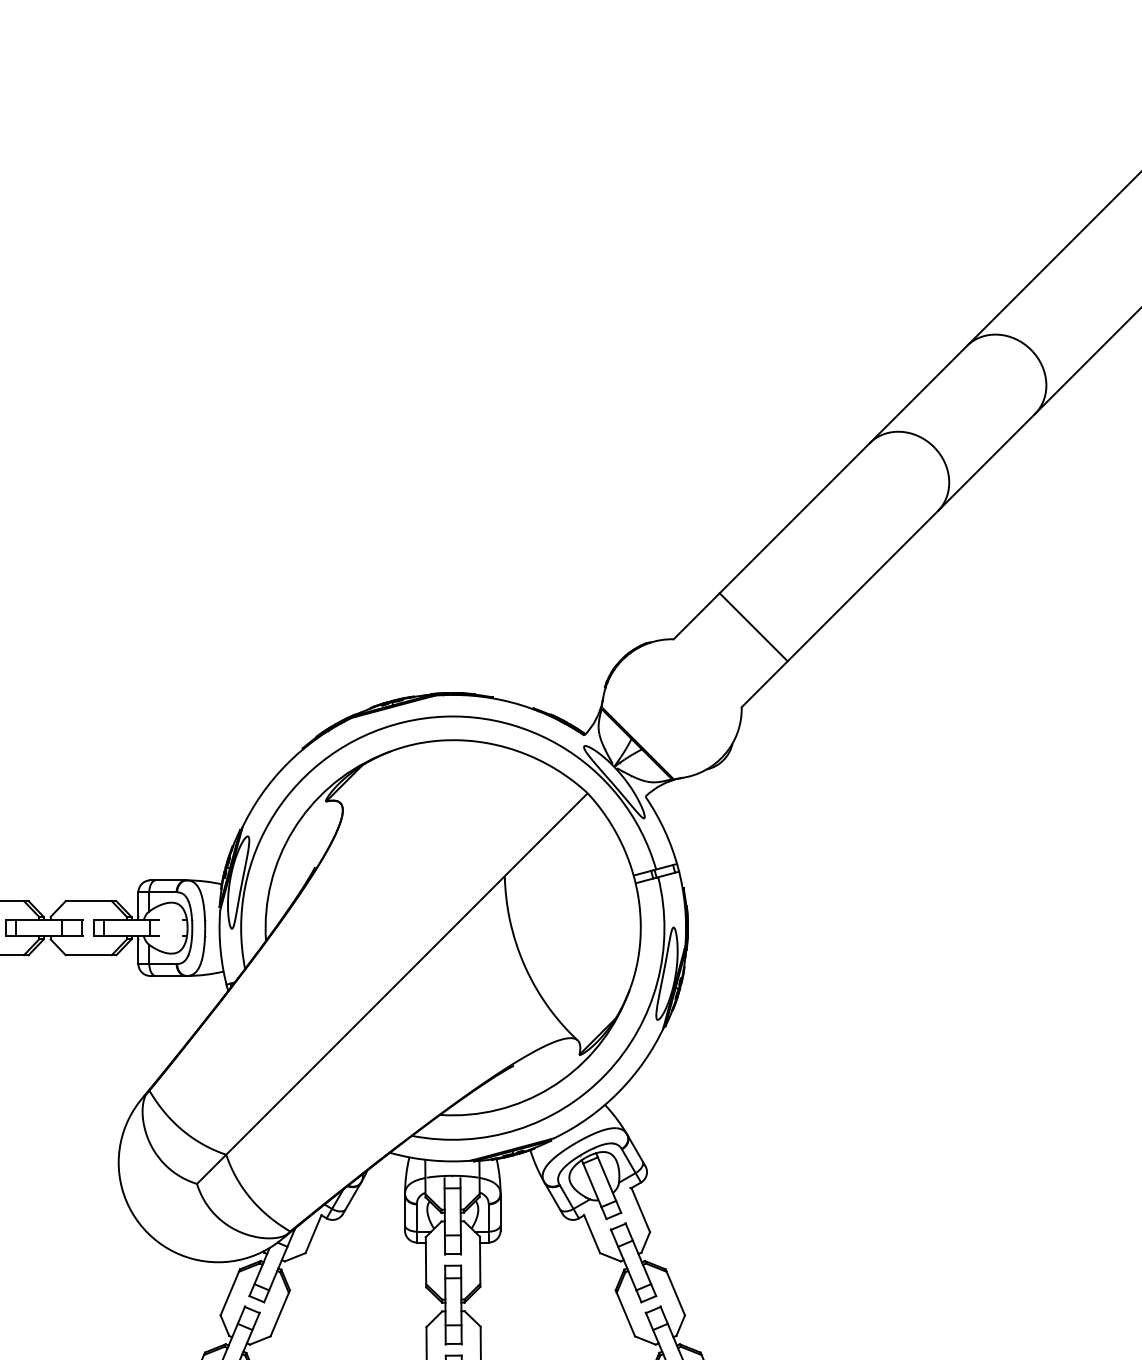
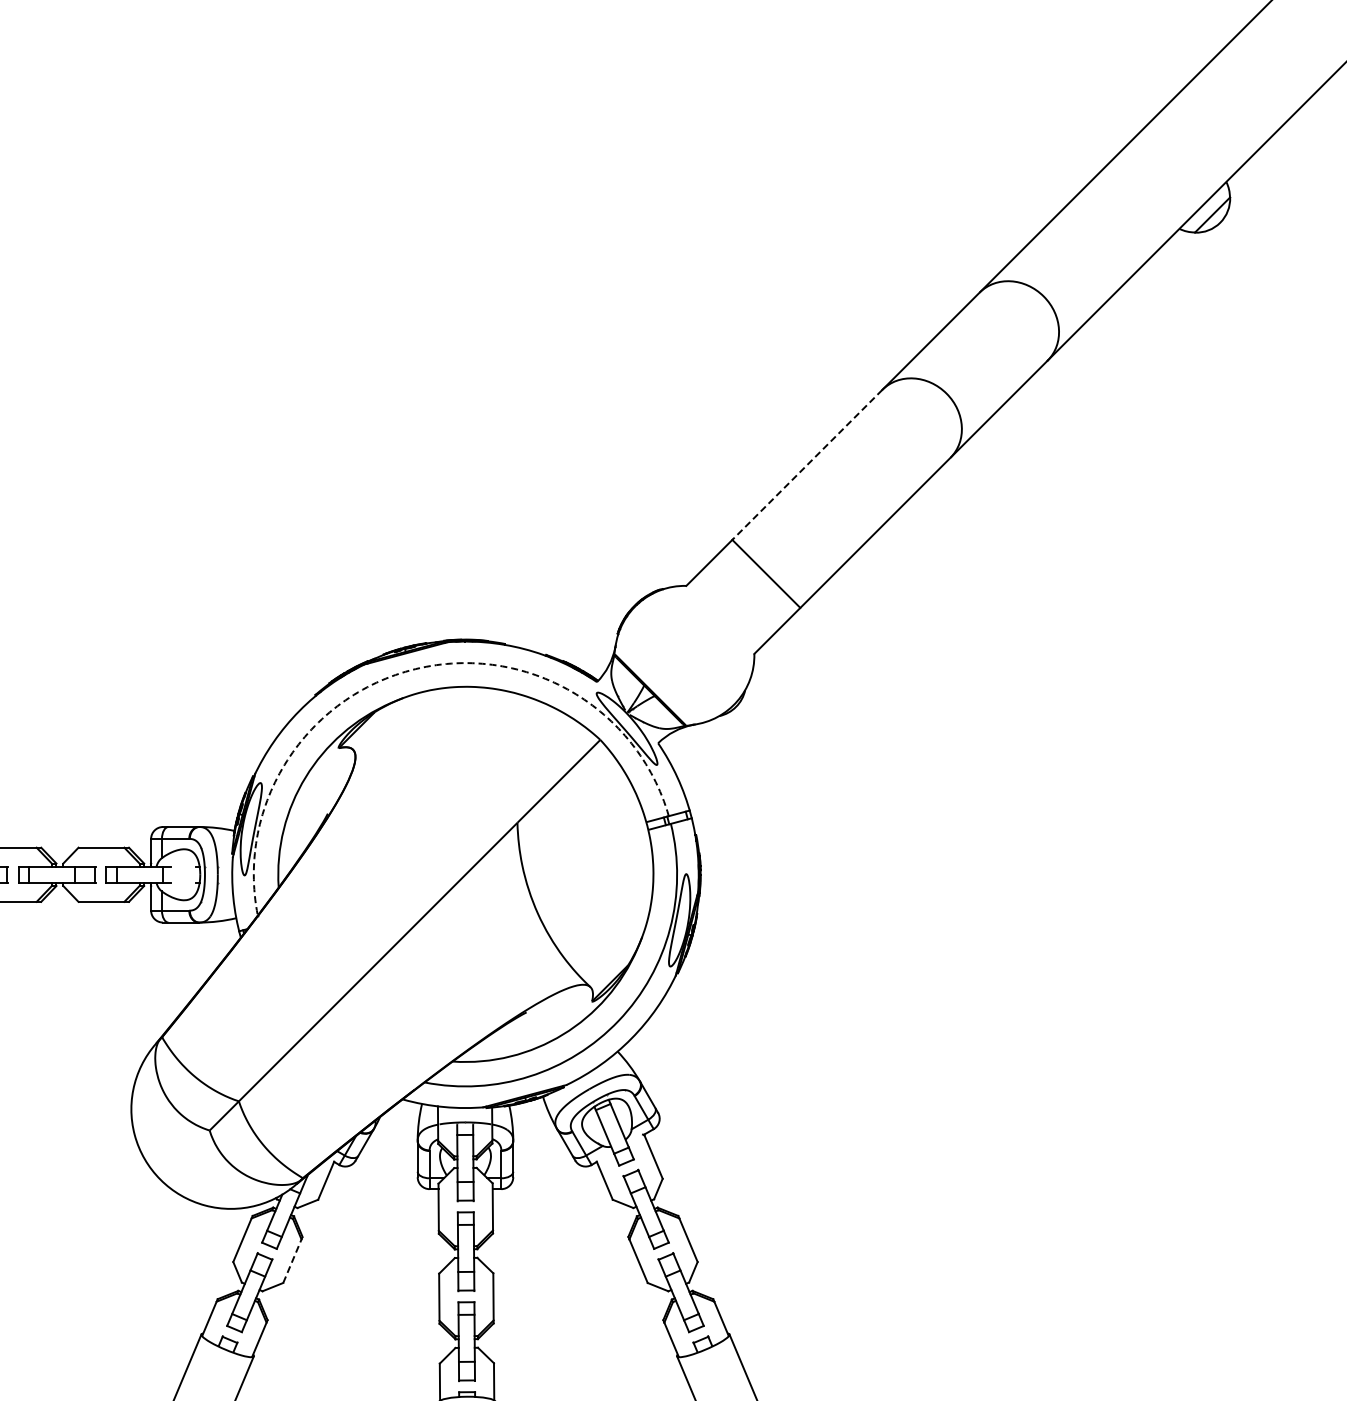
line: (794, 518) -> (807, 465), solid -> dashed
arc: (402, 722) -> (415, 669), solid -> dashed
line: (279, 1312) -> (292, 1259), solid -> dashed

